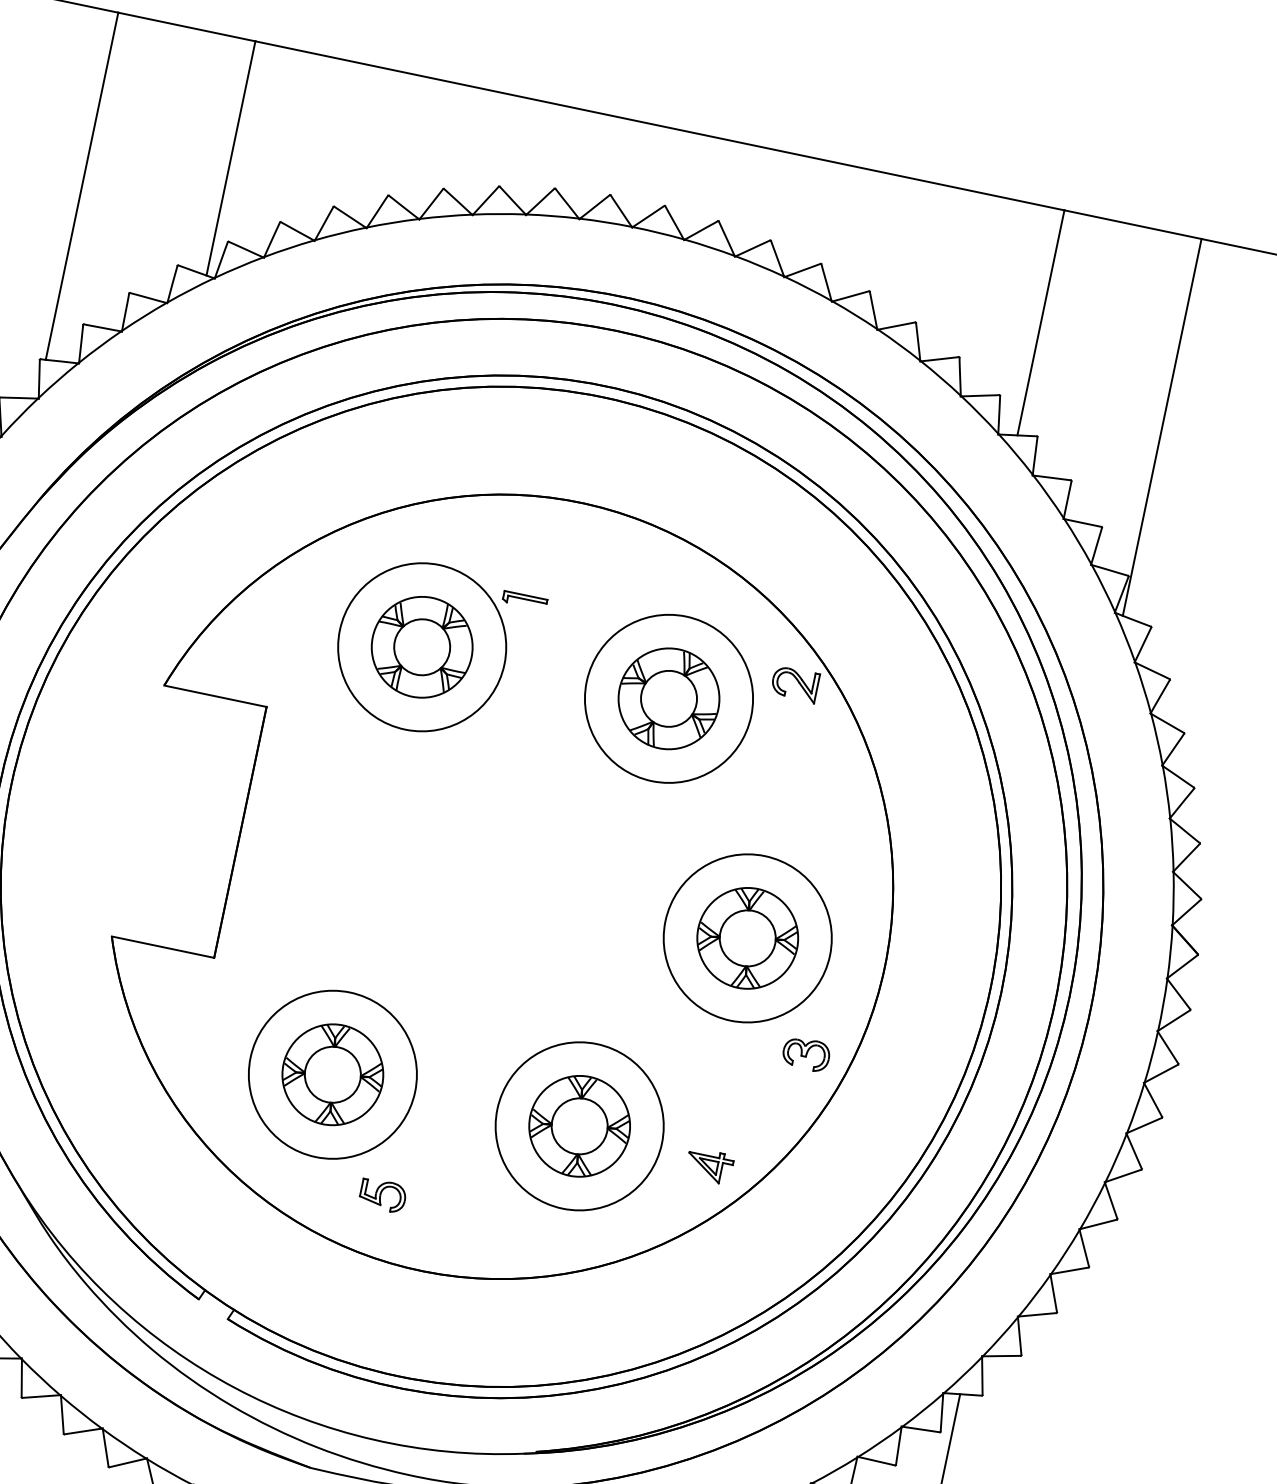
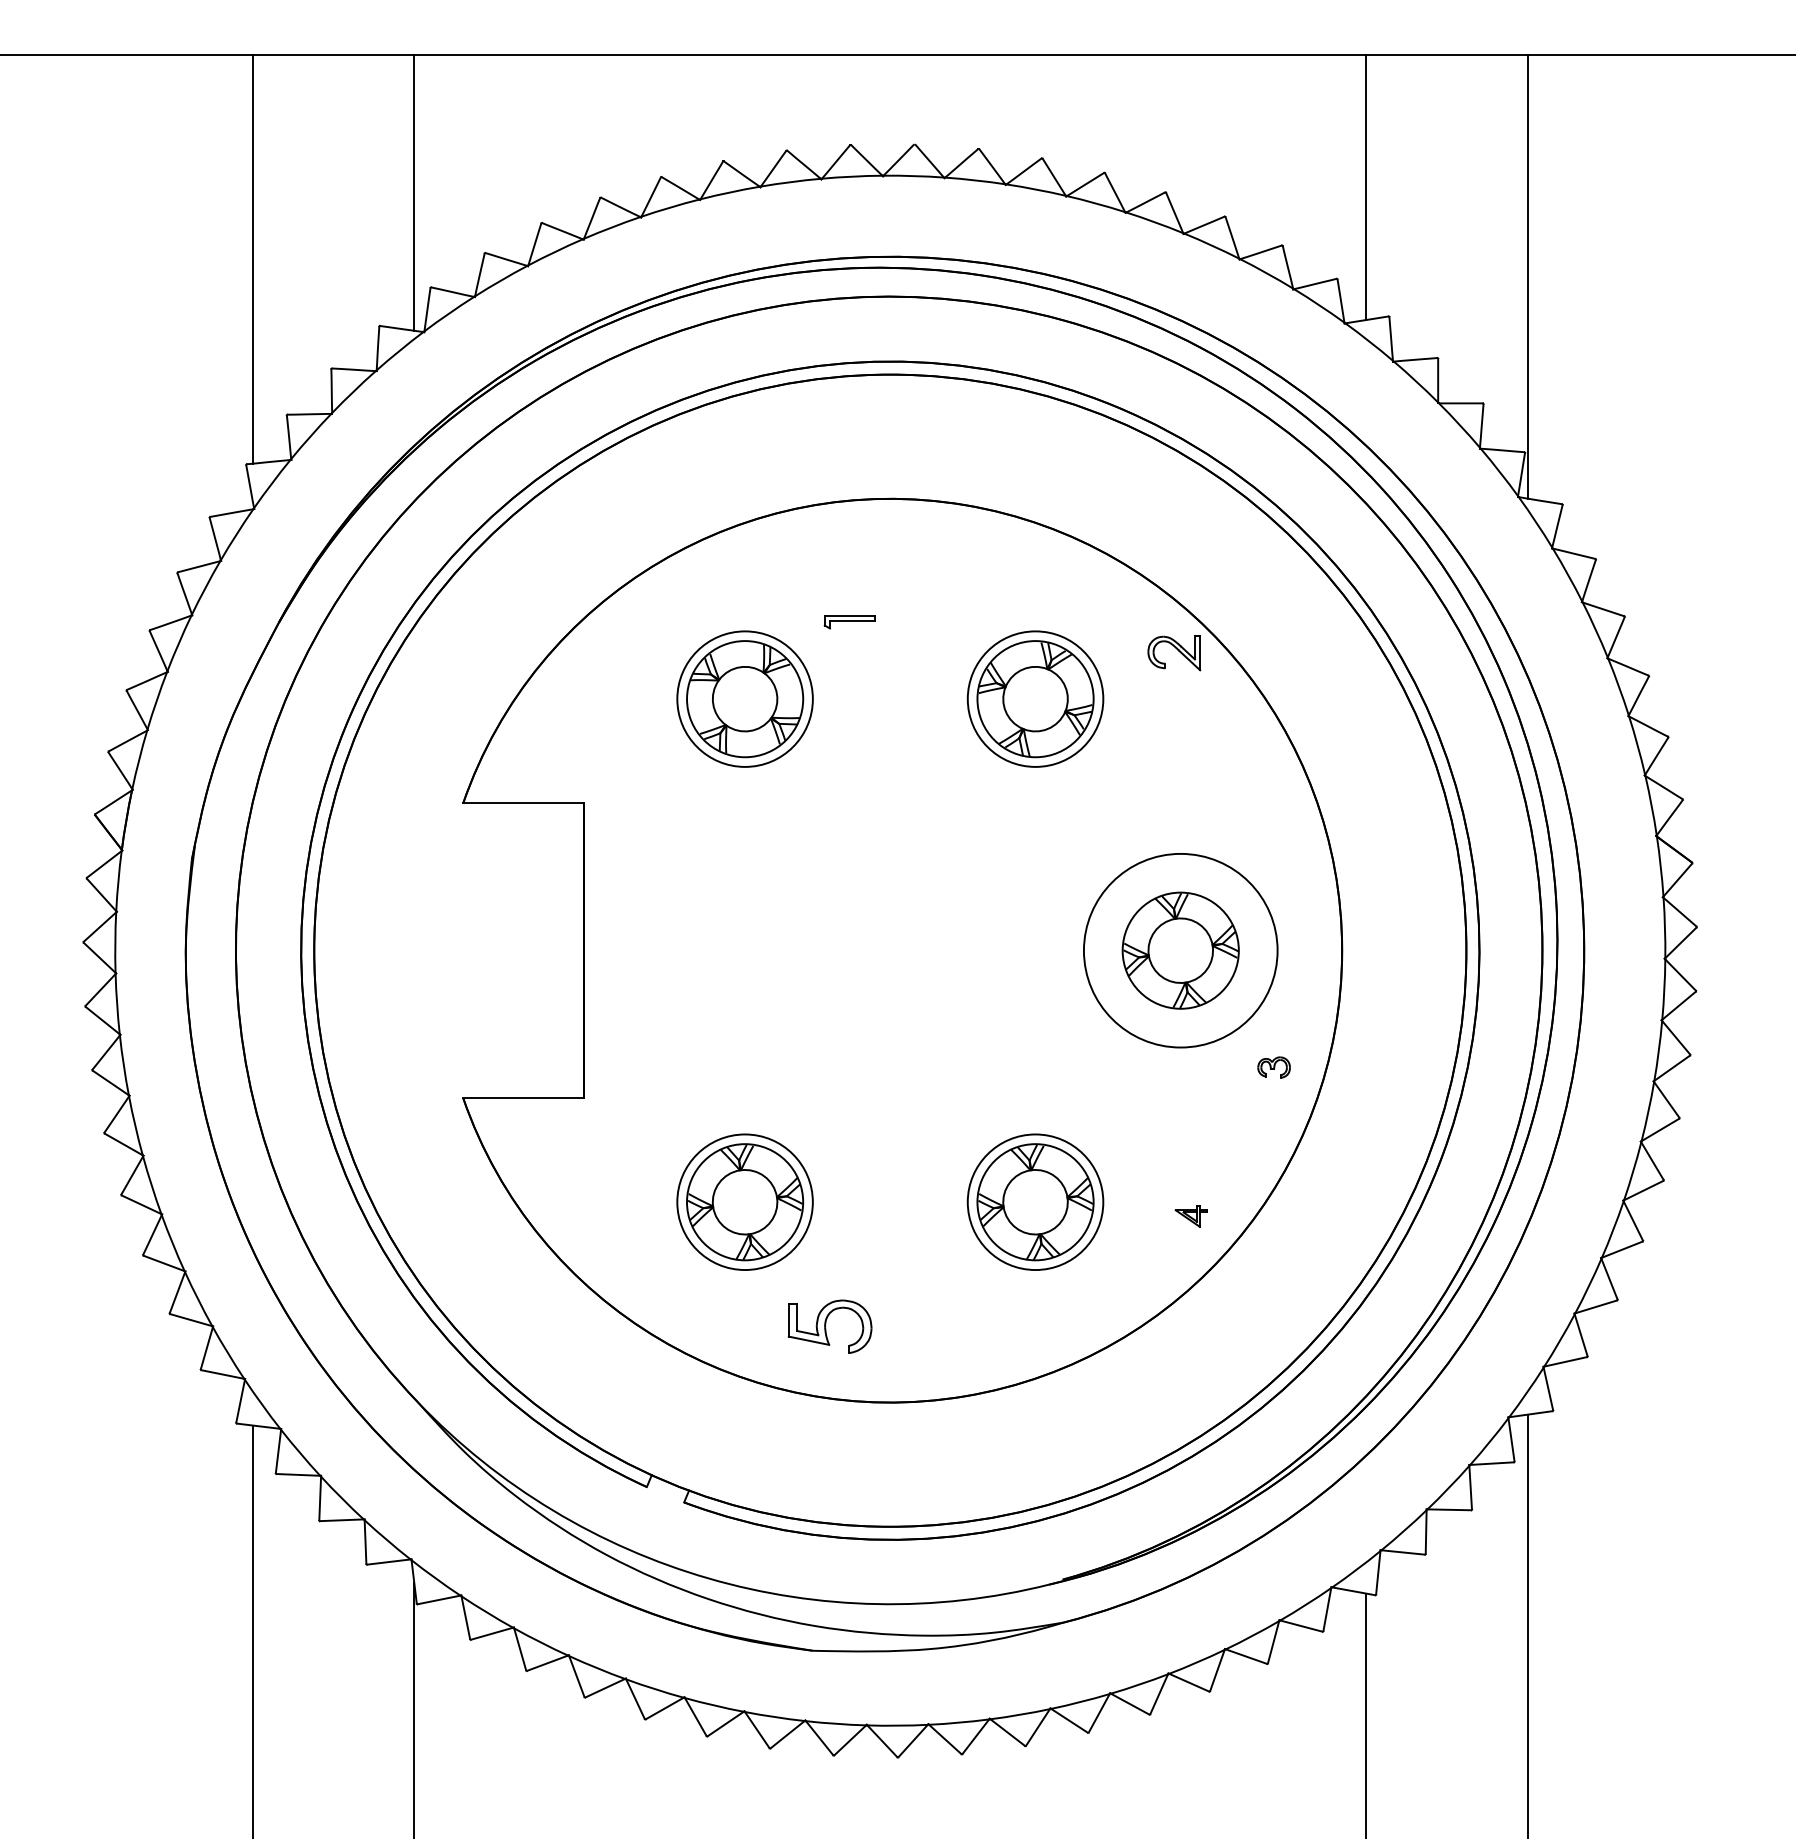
circle: (421, 646) -> (744, 698), size x0.7
circle: (669, 698) -> (1035, 698), size x0.7
part: (805, 1054) -> (1273, 1067), size x0.6
circle: (332, 1074) -> (744, 1202), size x0.7
circle: (579, 1126) -> (1035, 1202), size x0.7
part: (708, 1165) -> (1190, 1216), size x0.6
part: (382, 1195) -> (829, 1326), size x1.6

